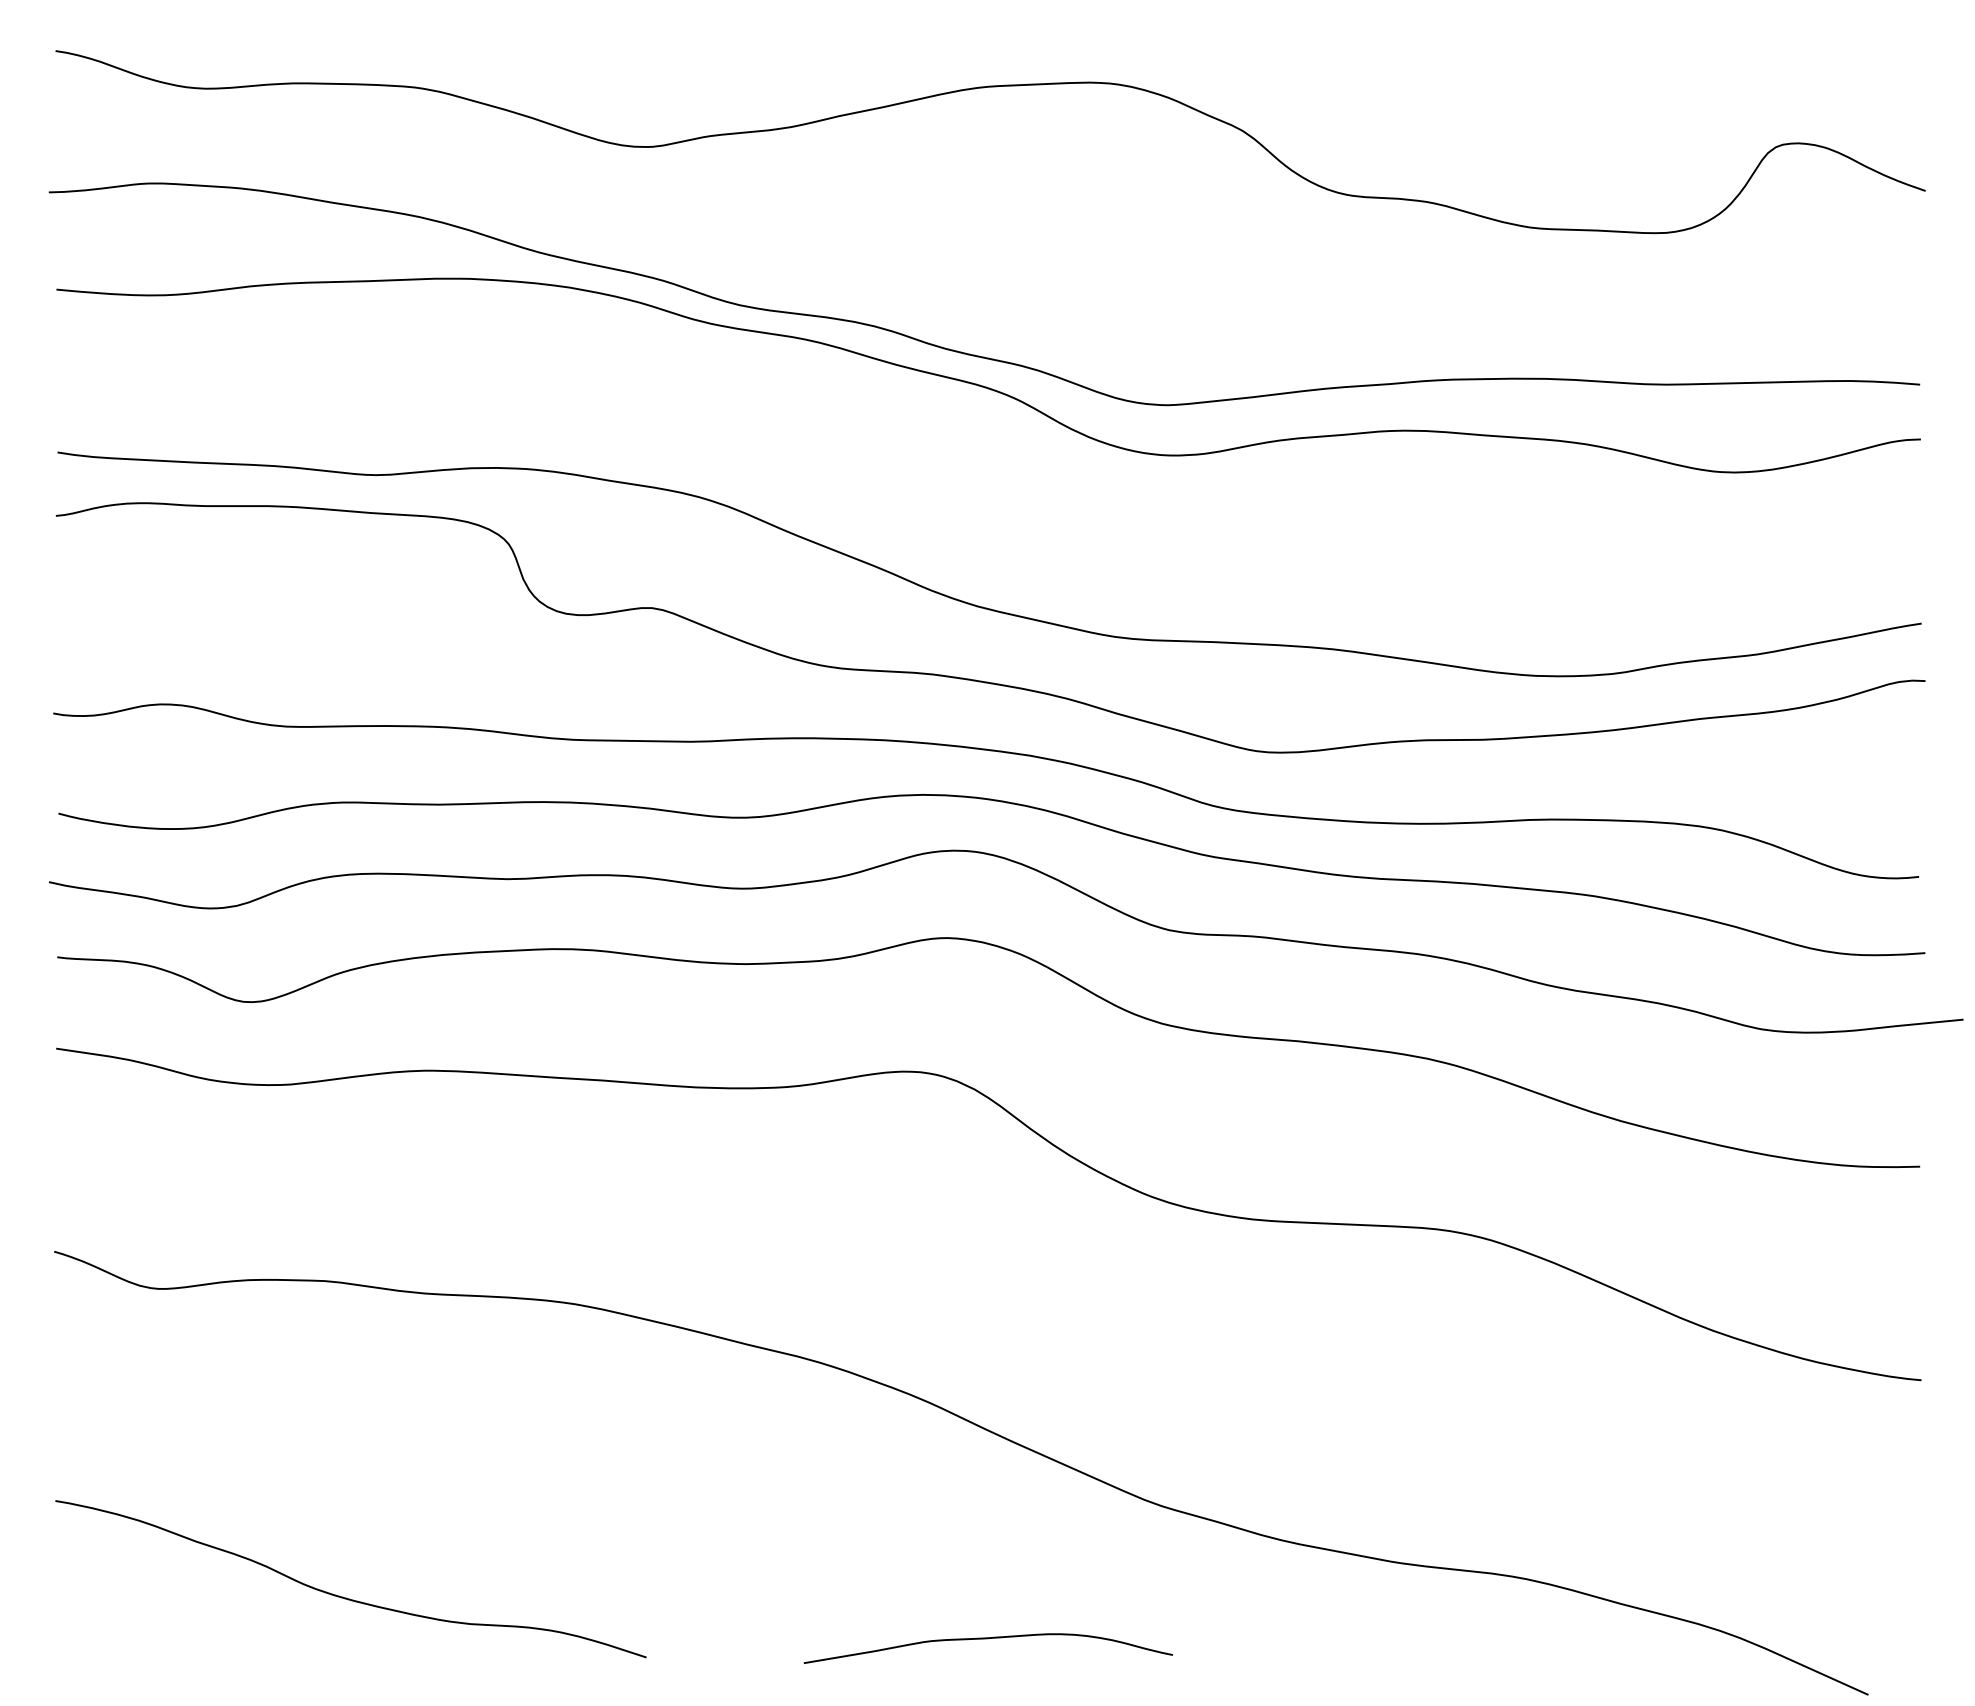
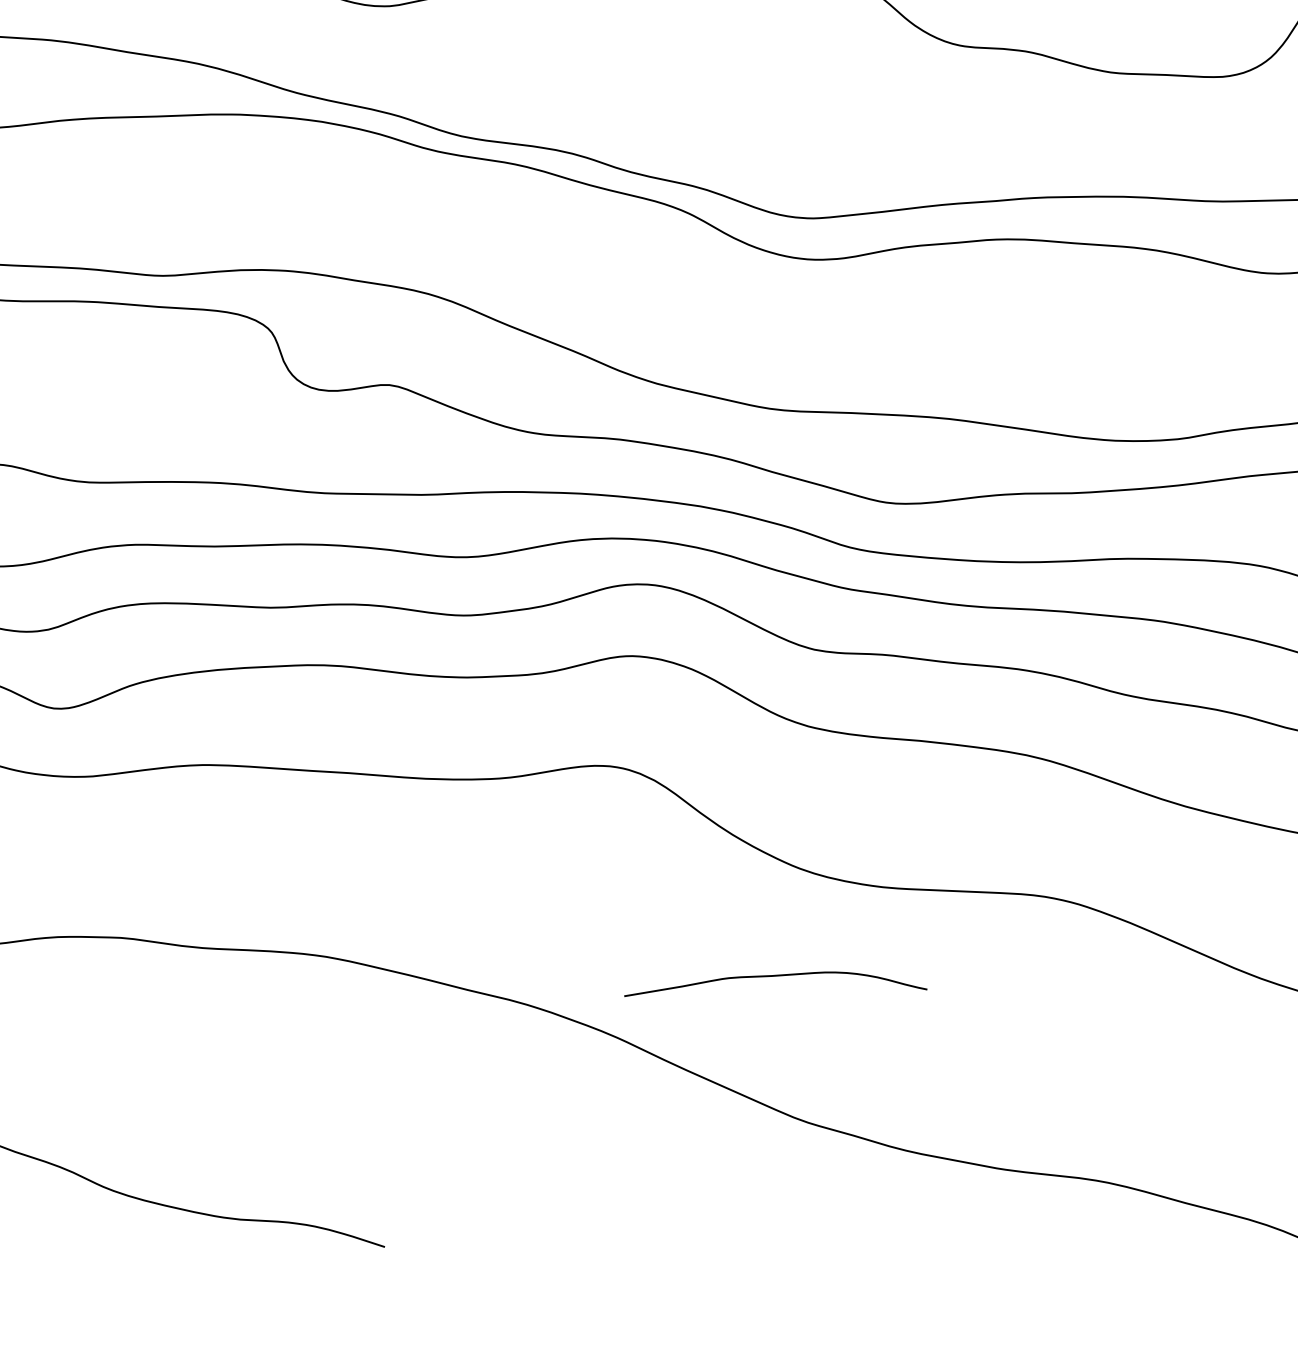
curve: (987, 1639) -> (775, 976), moved

